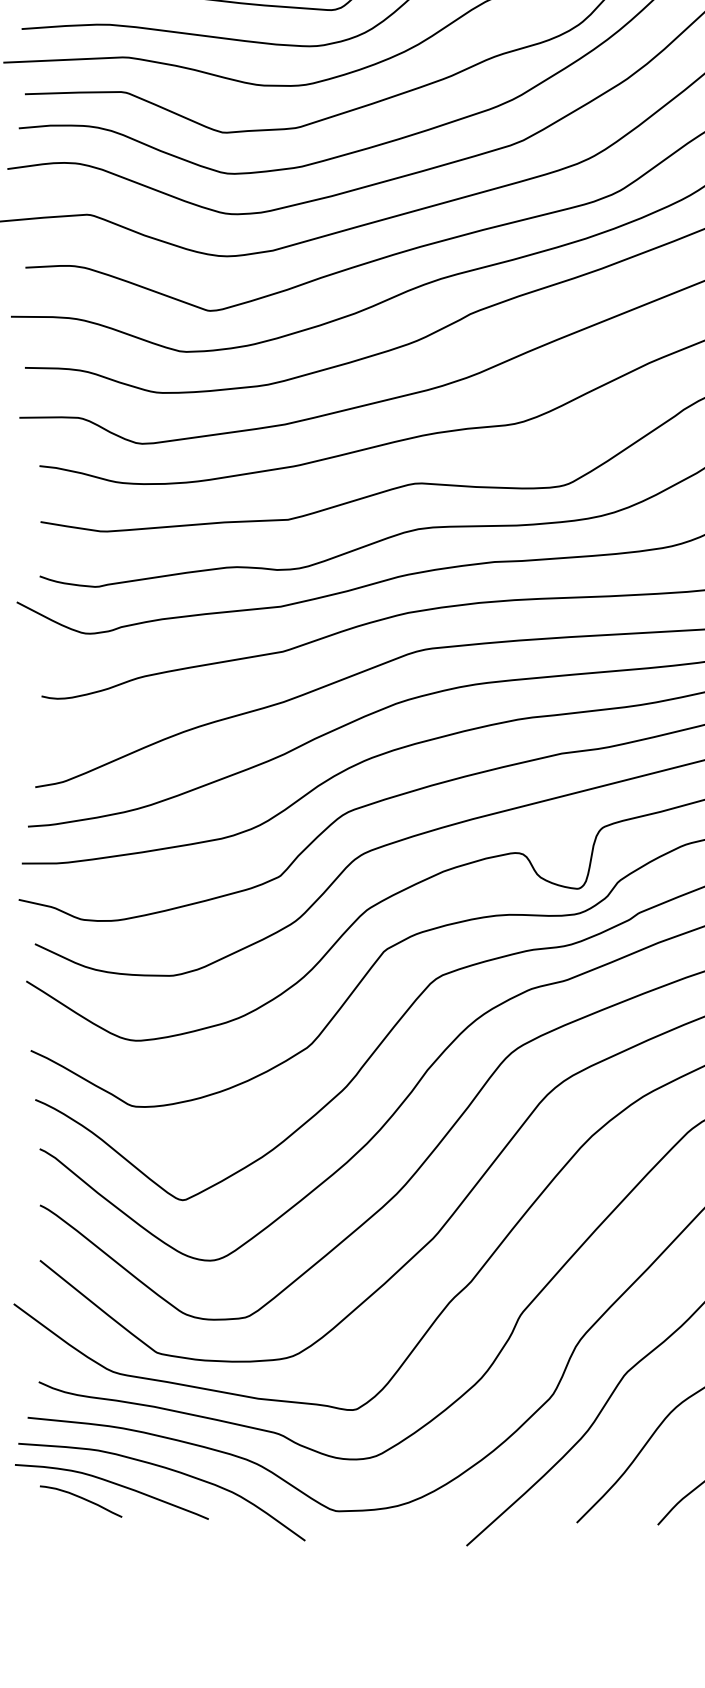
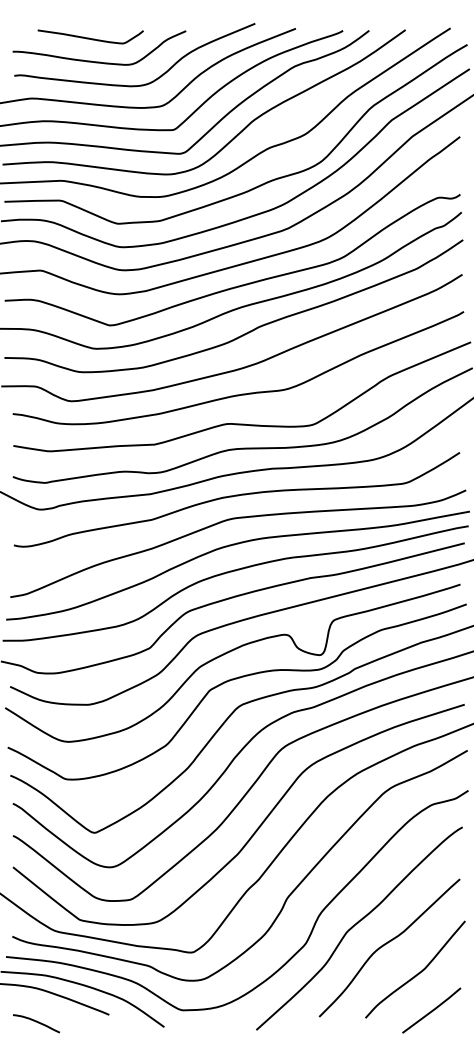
curve: (81, 1499) -> (36, 1022), moved

